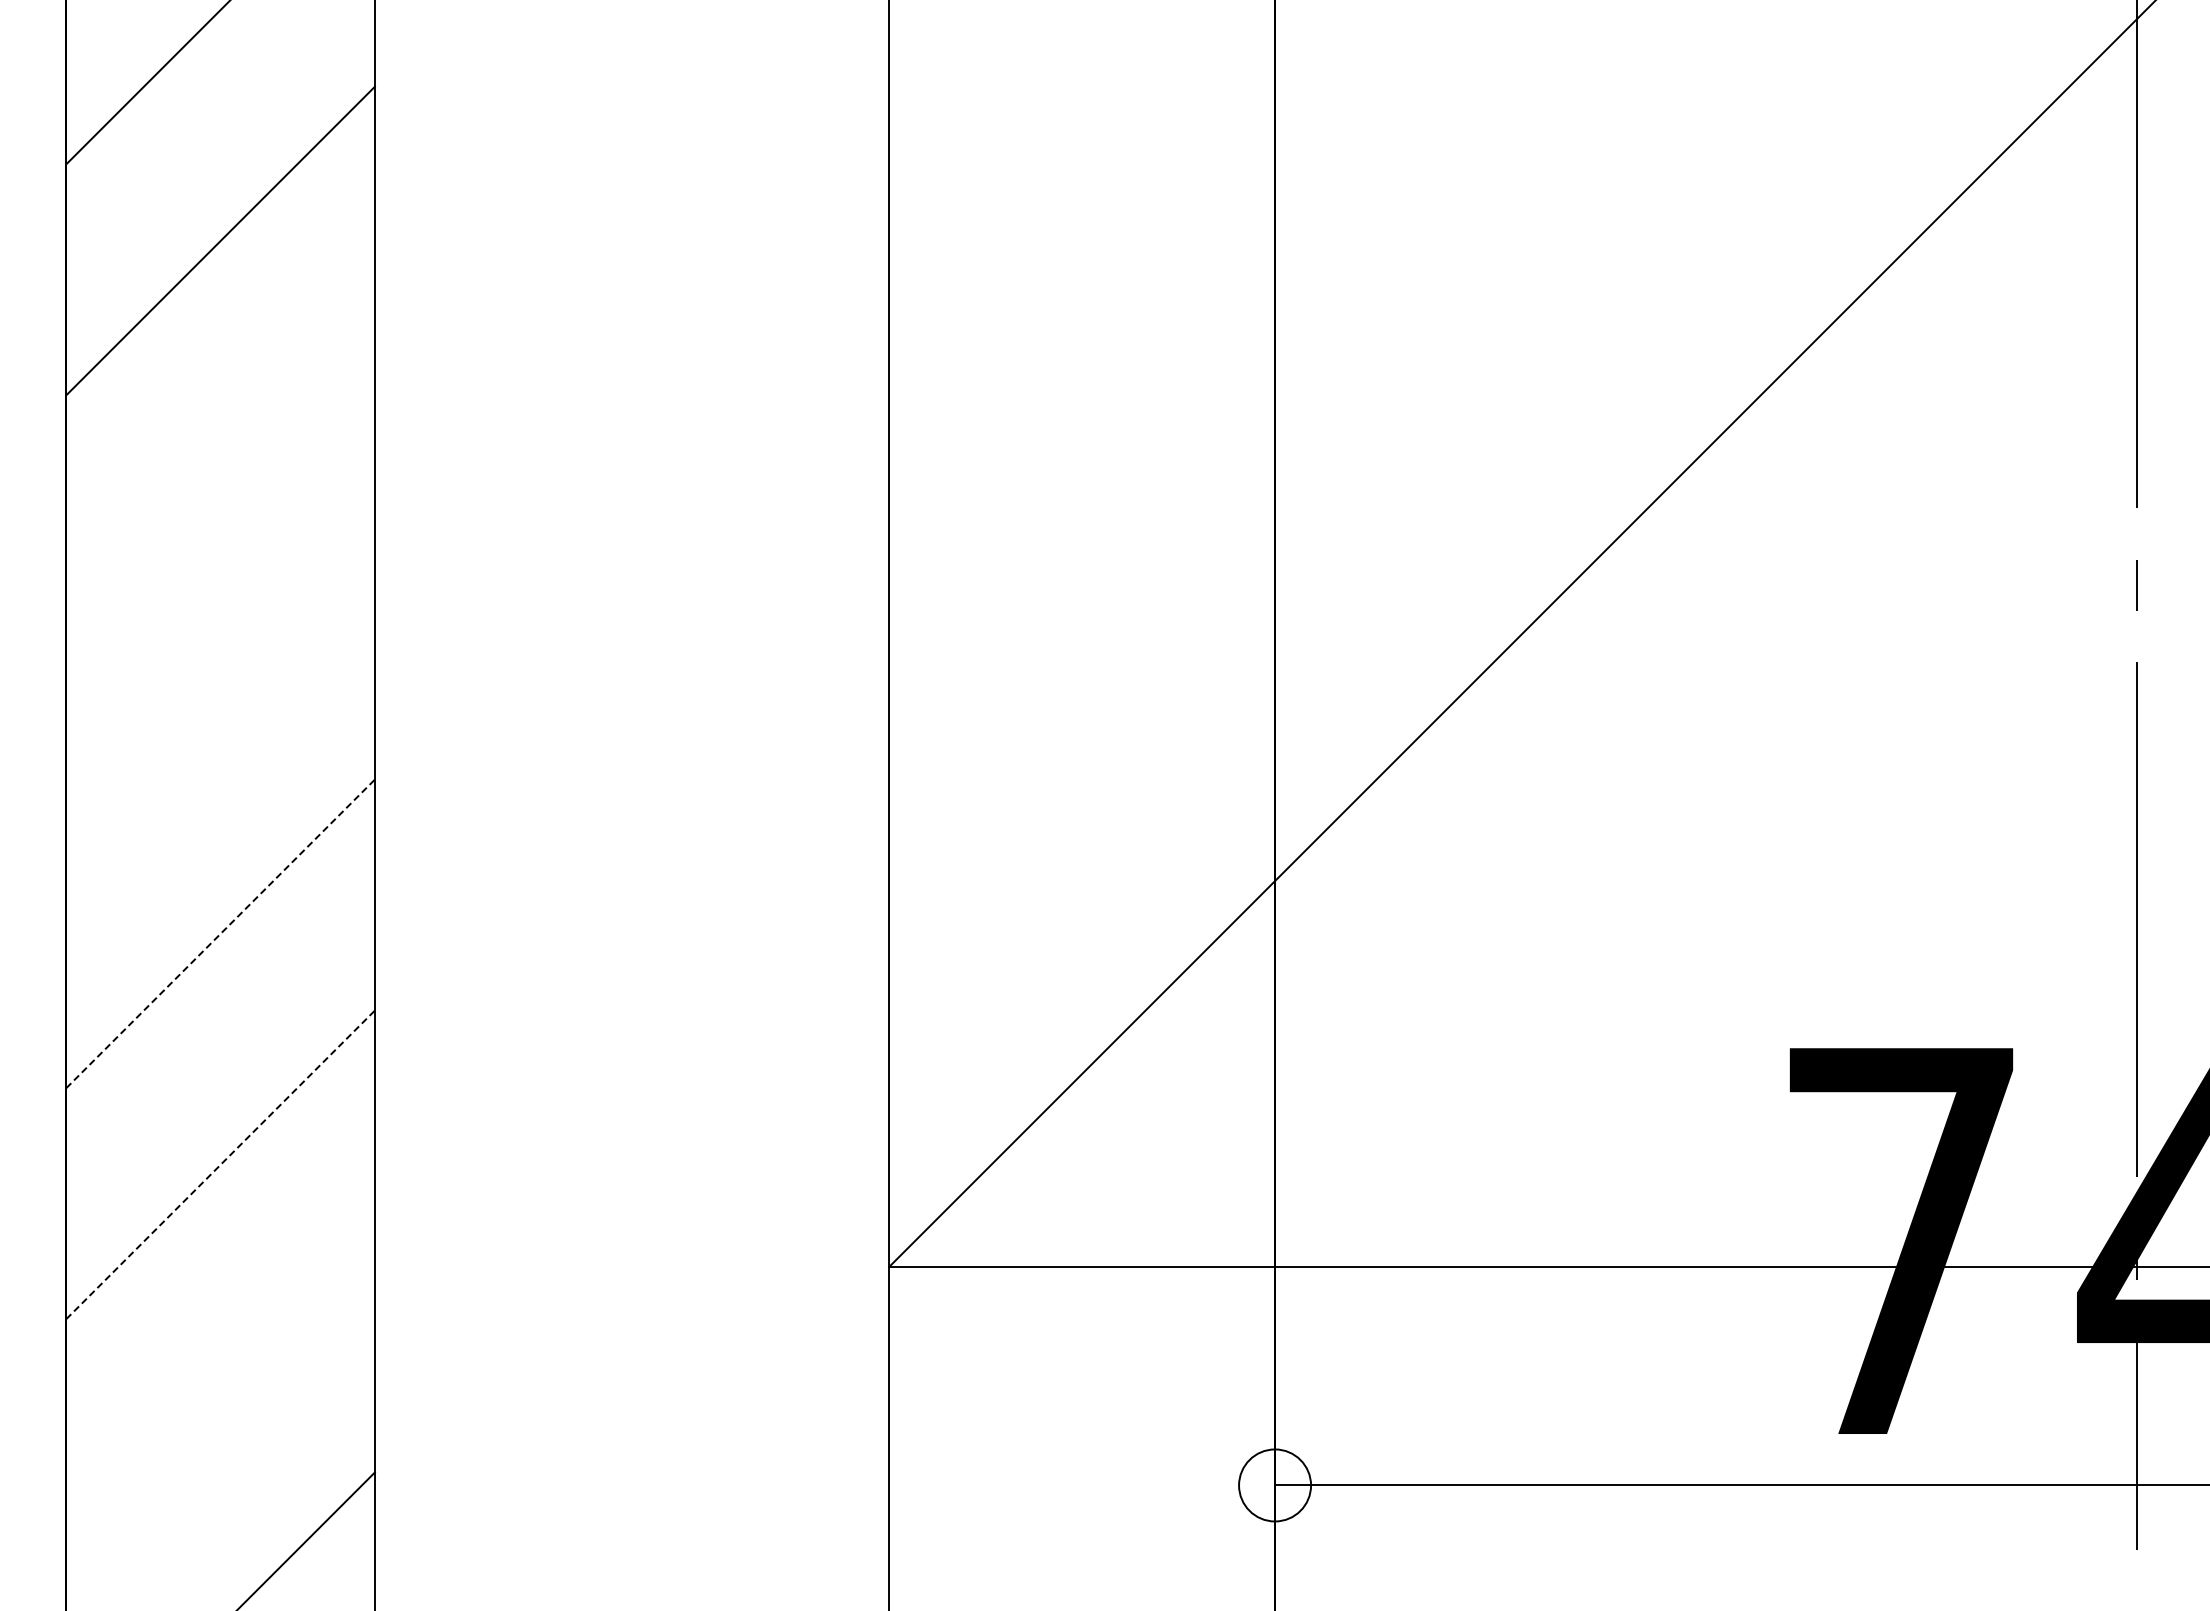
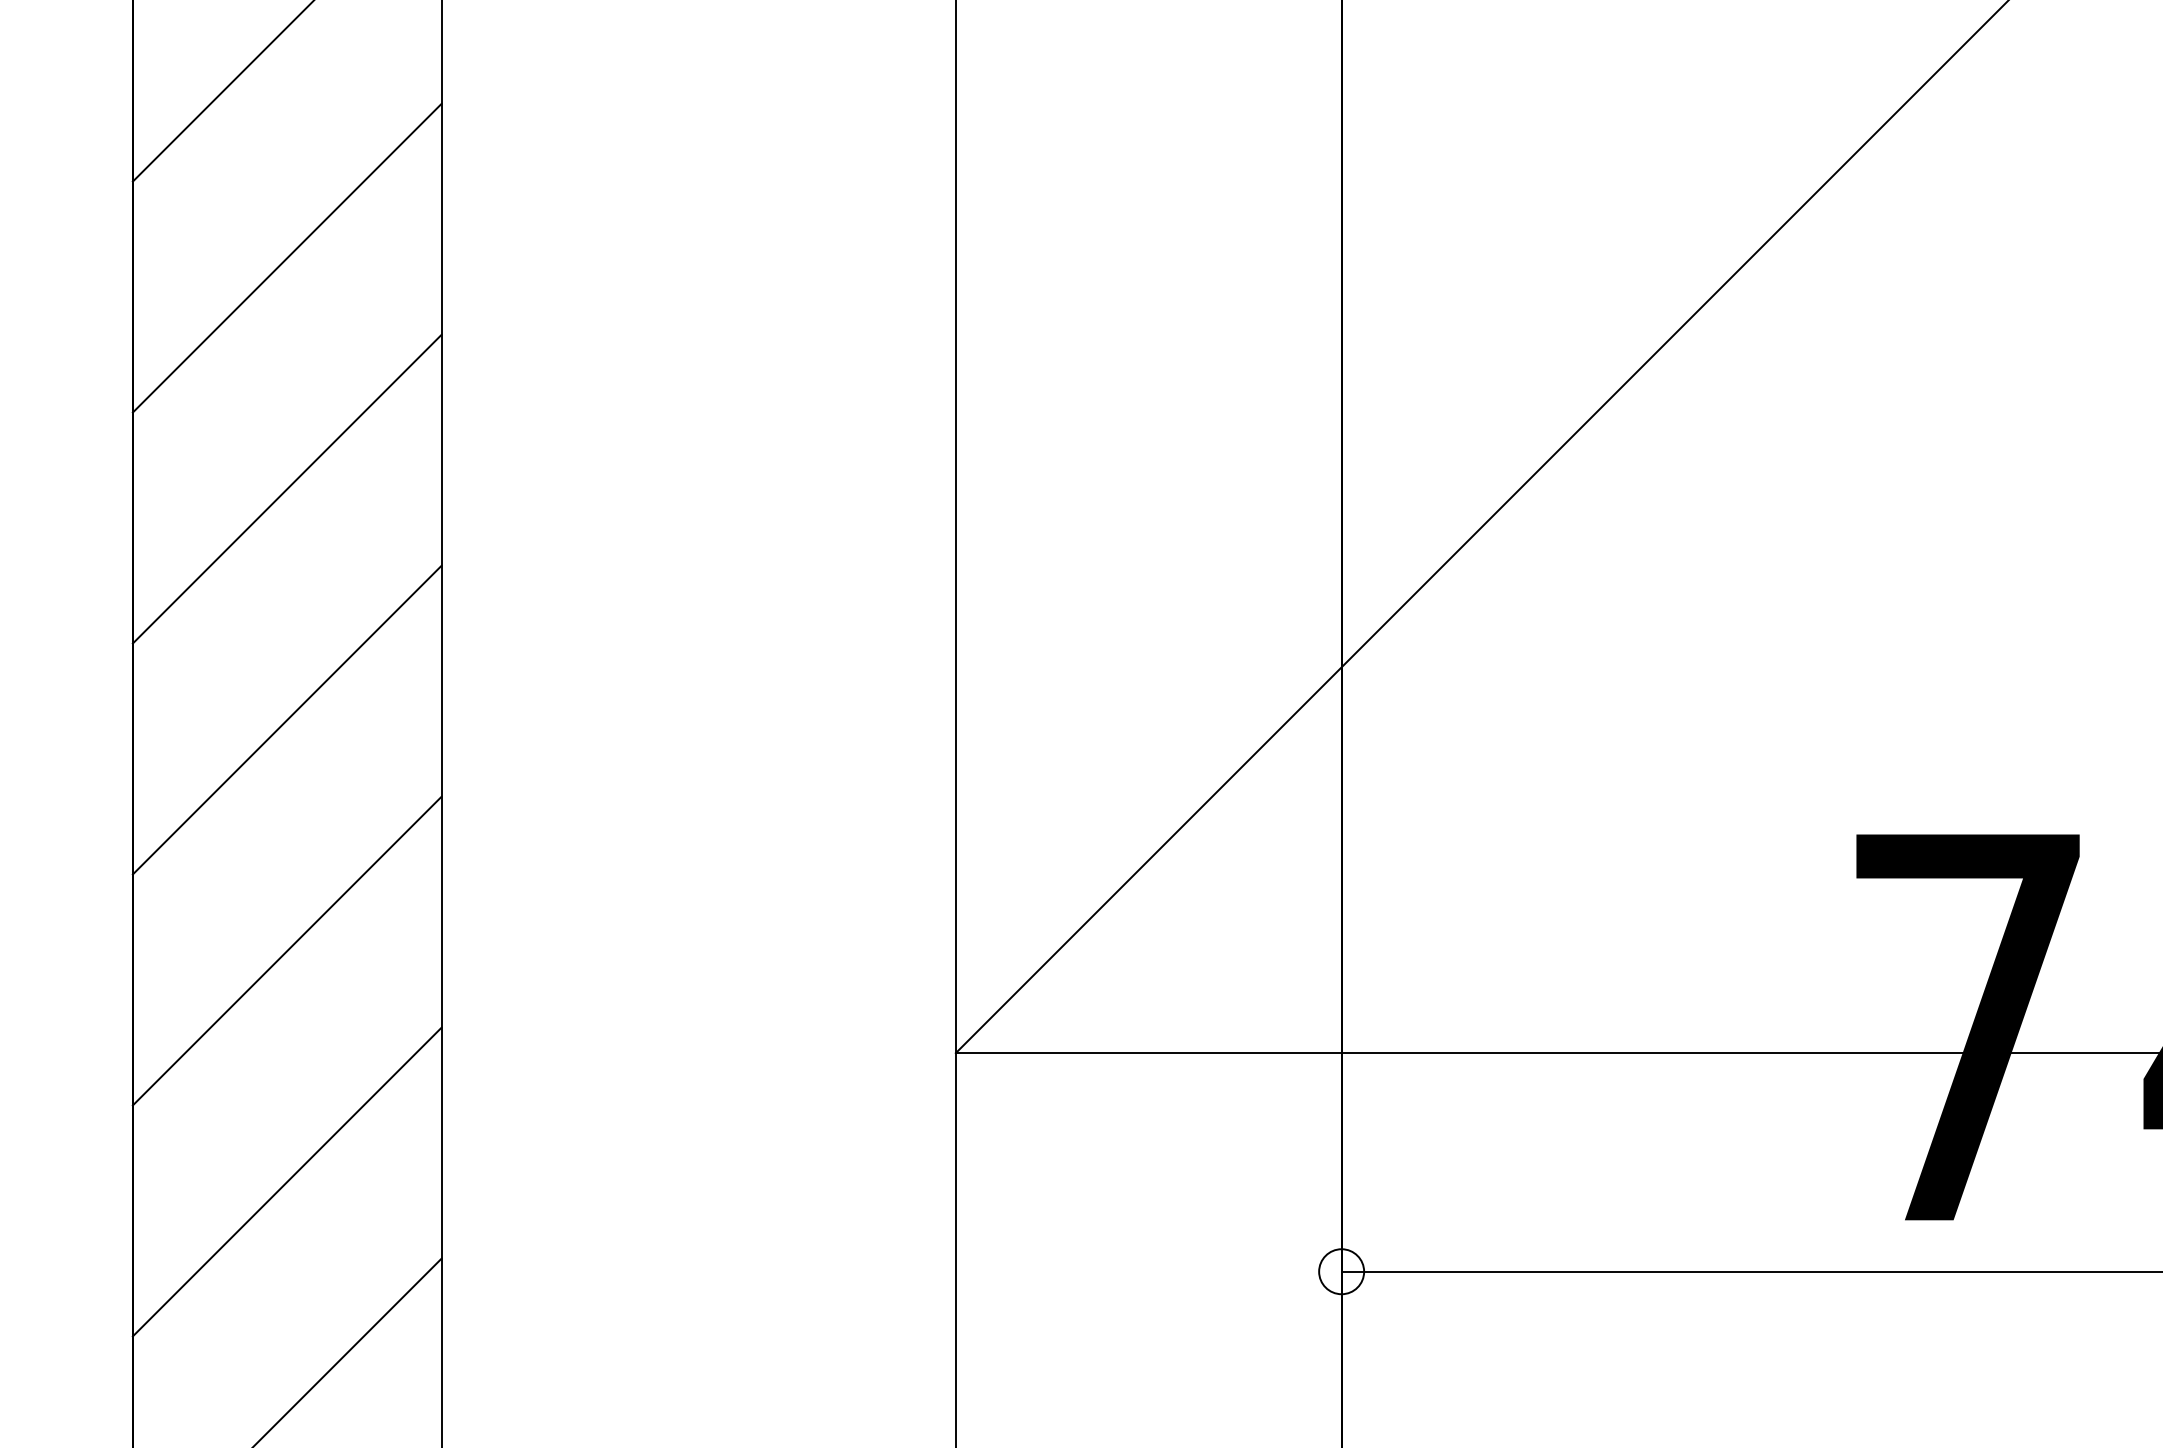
line: (220, 471) -> (287, 257), added
line: (220, 702) -> (287, 488), added
line: (220, 933) -> (287, 719), dashed -> solid
line: (220, 1164) -> (287, 950), dashed -> solid
line: (220, 1395) -> (287, 1181), added
circle: (1274, 1484) -> (1341, 1270), size x0.62

